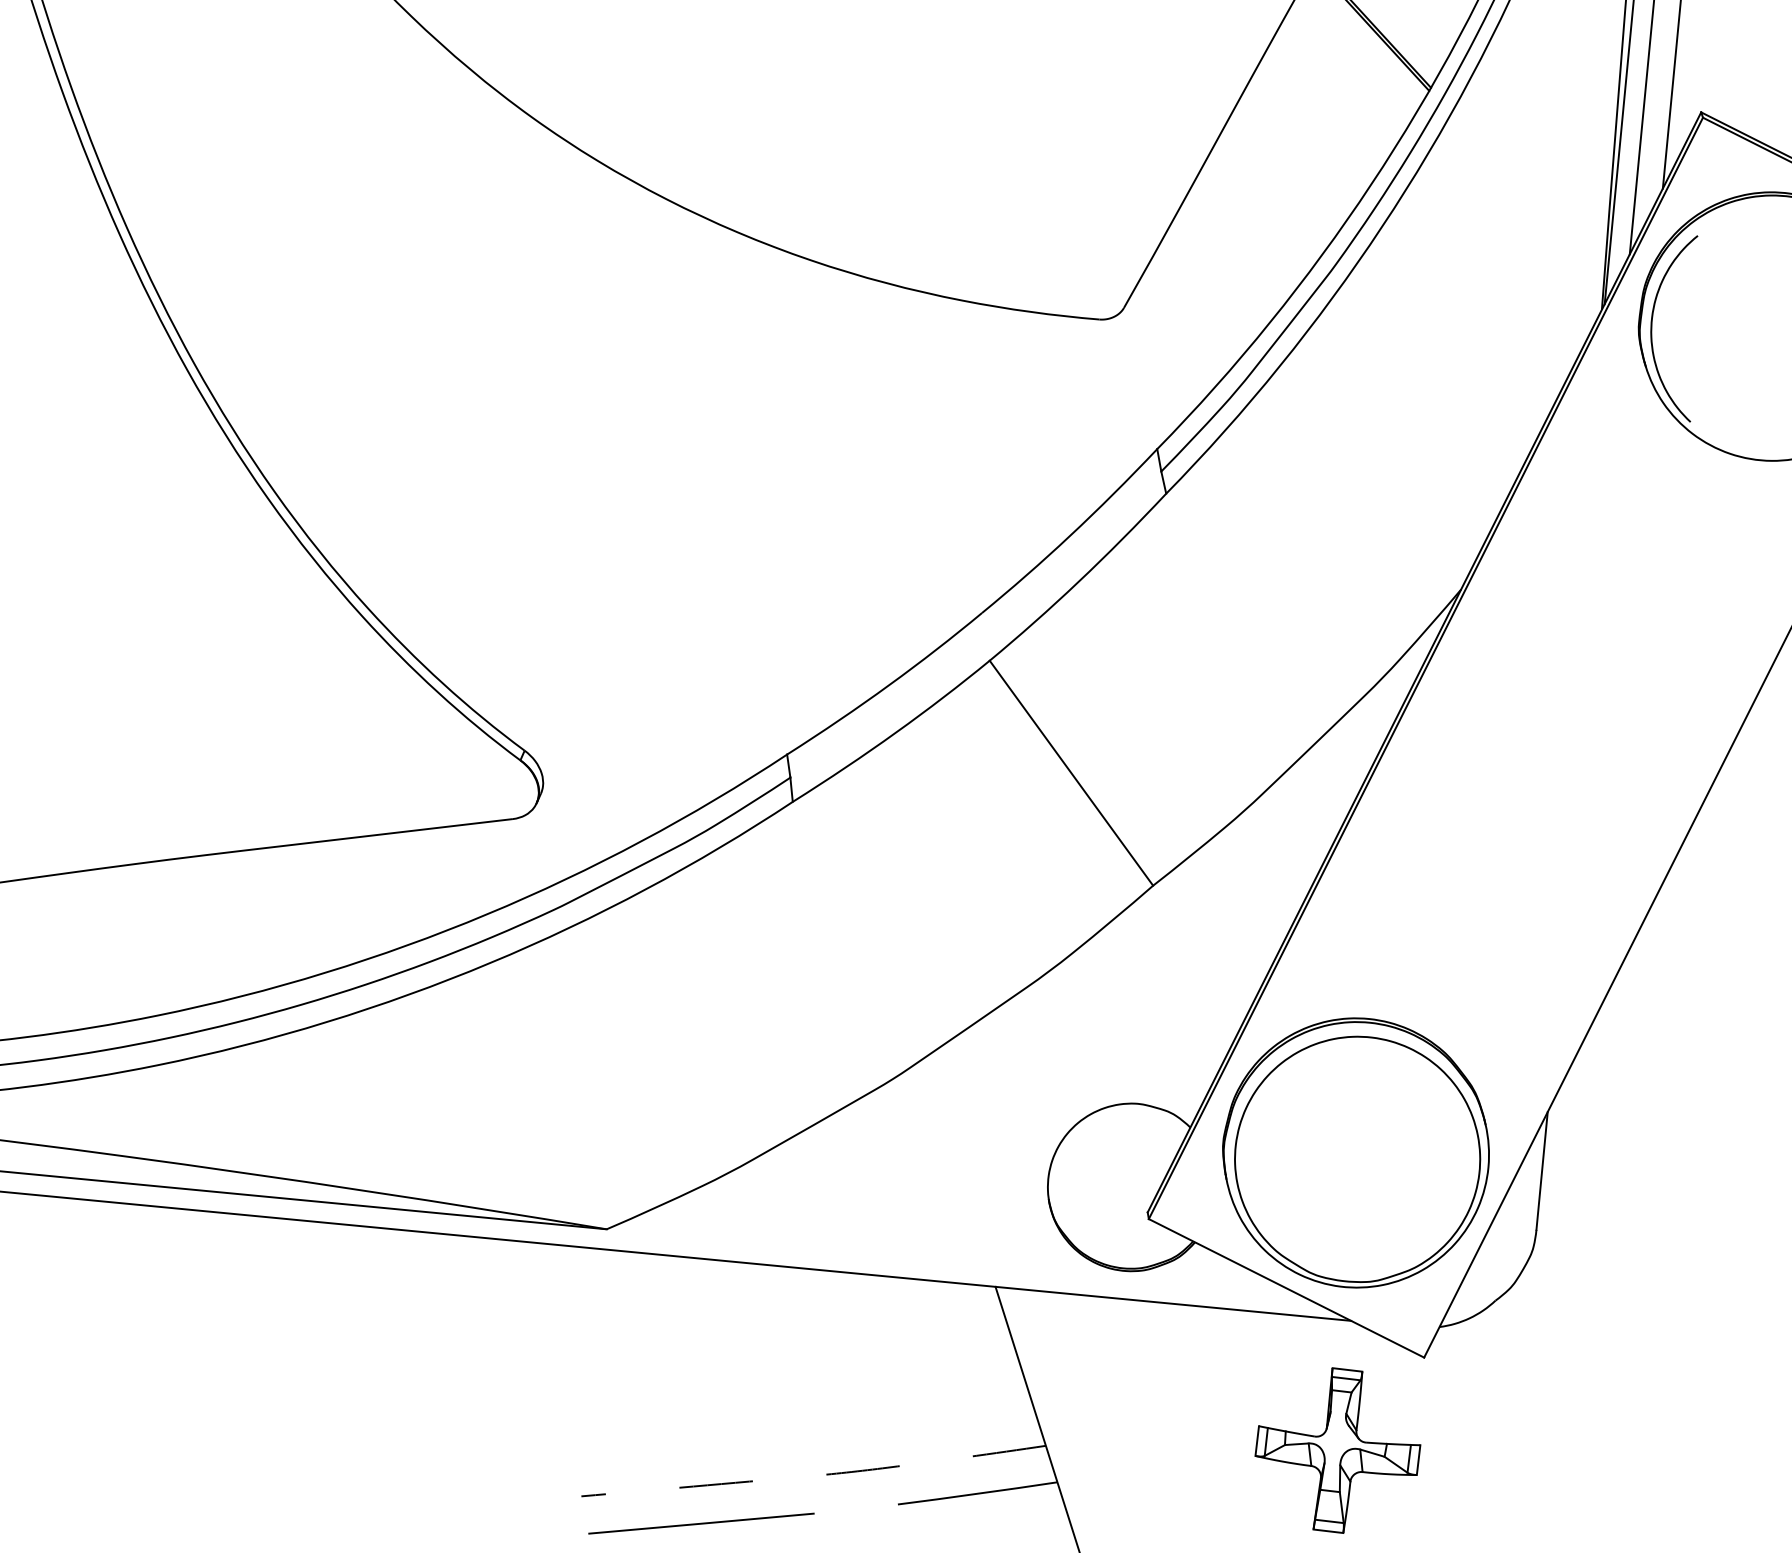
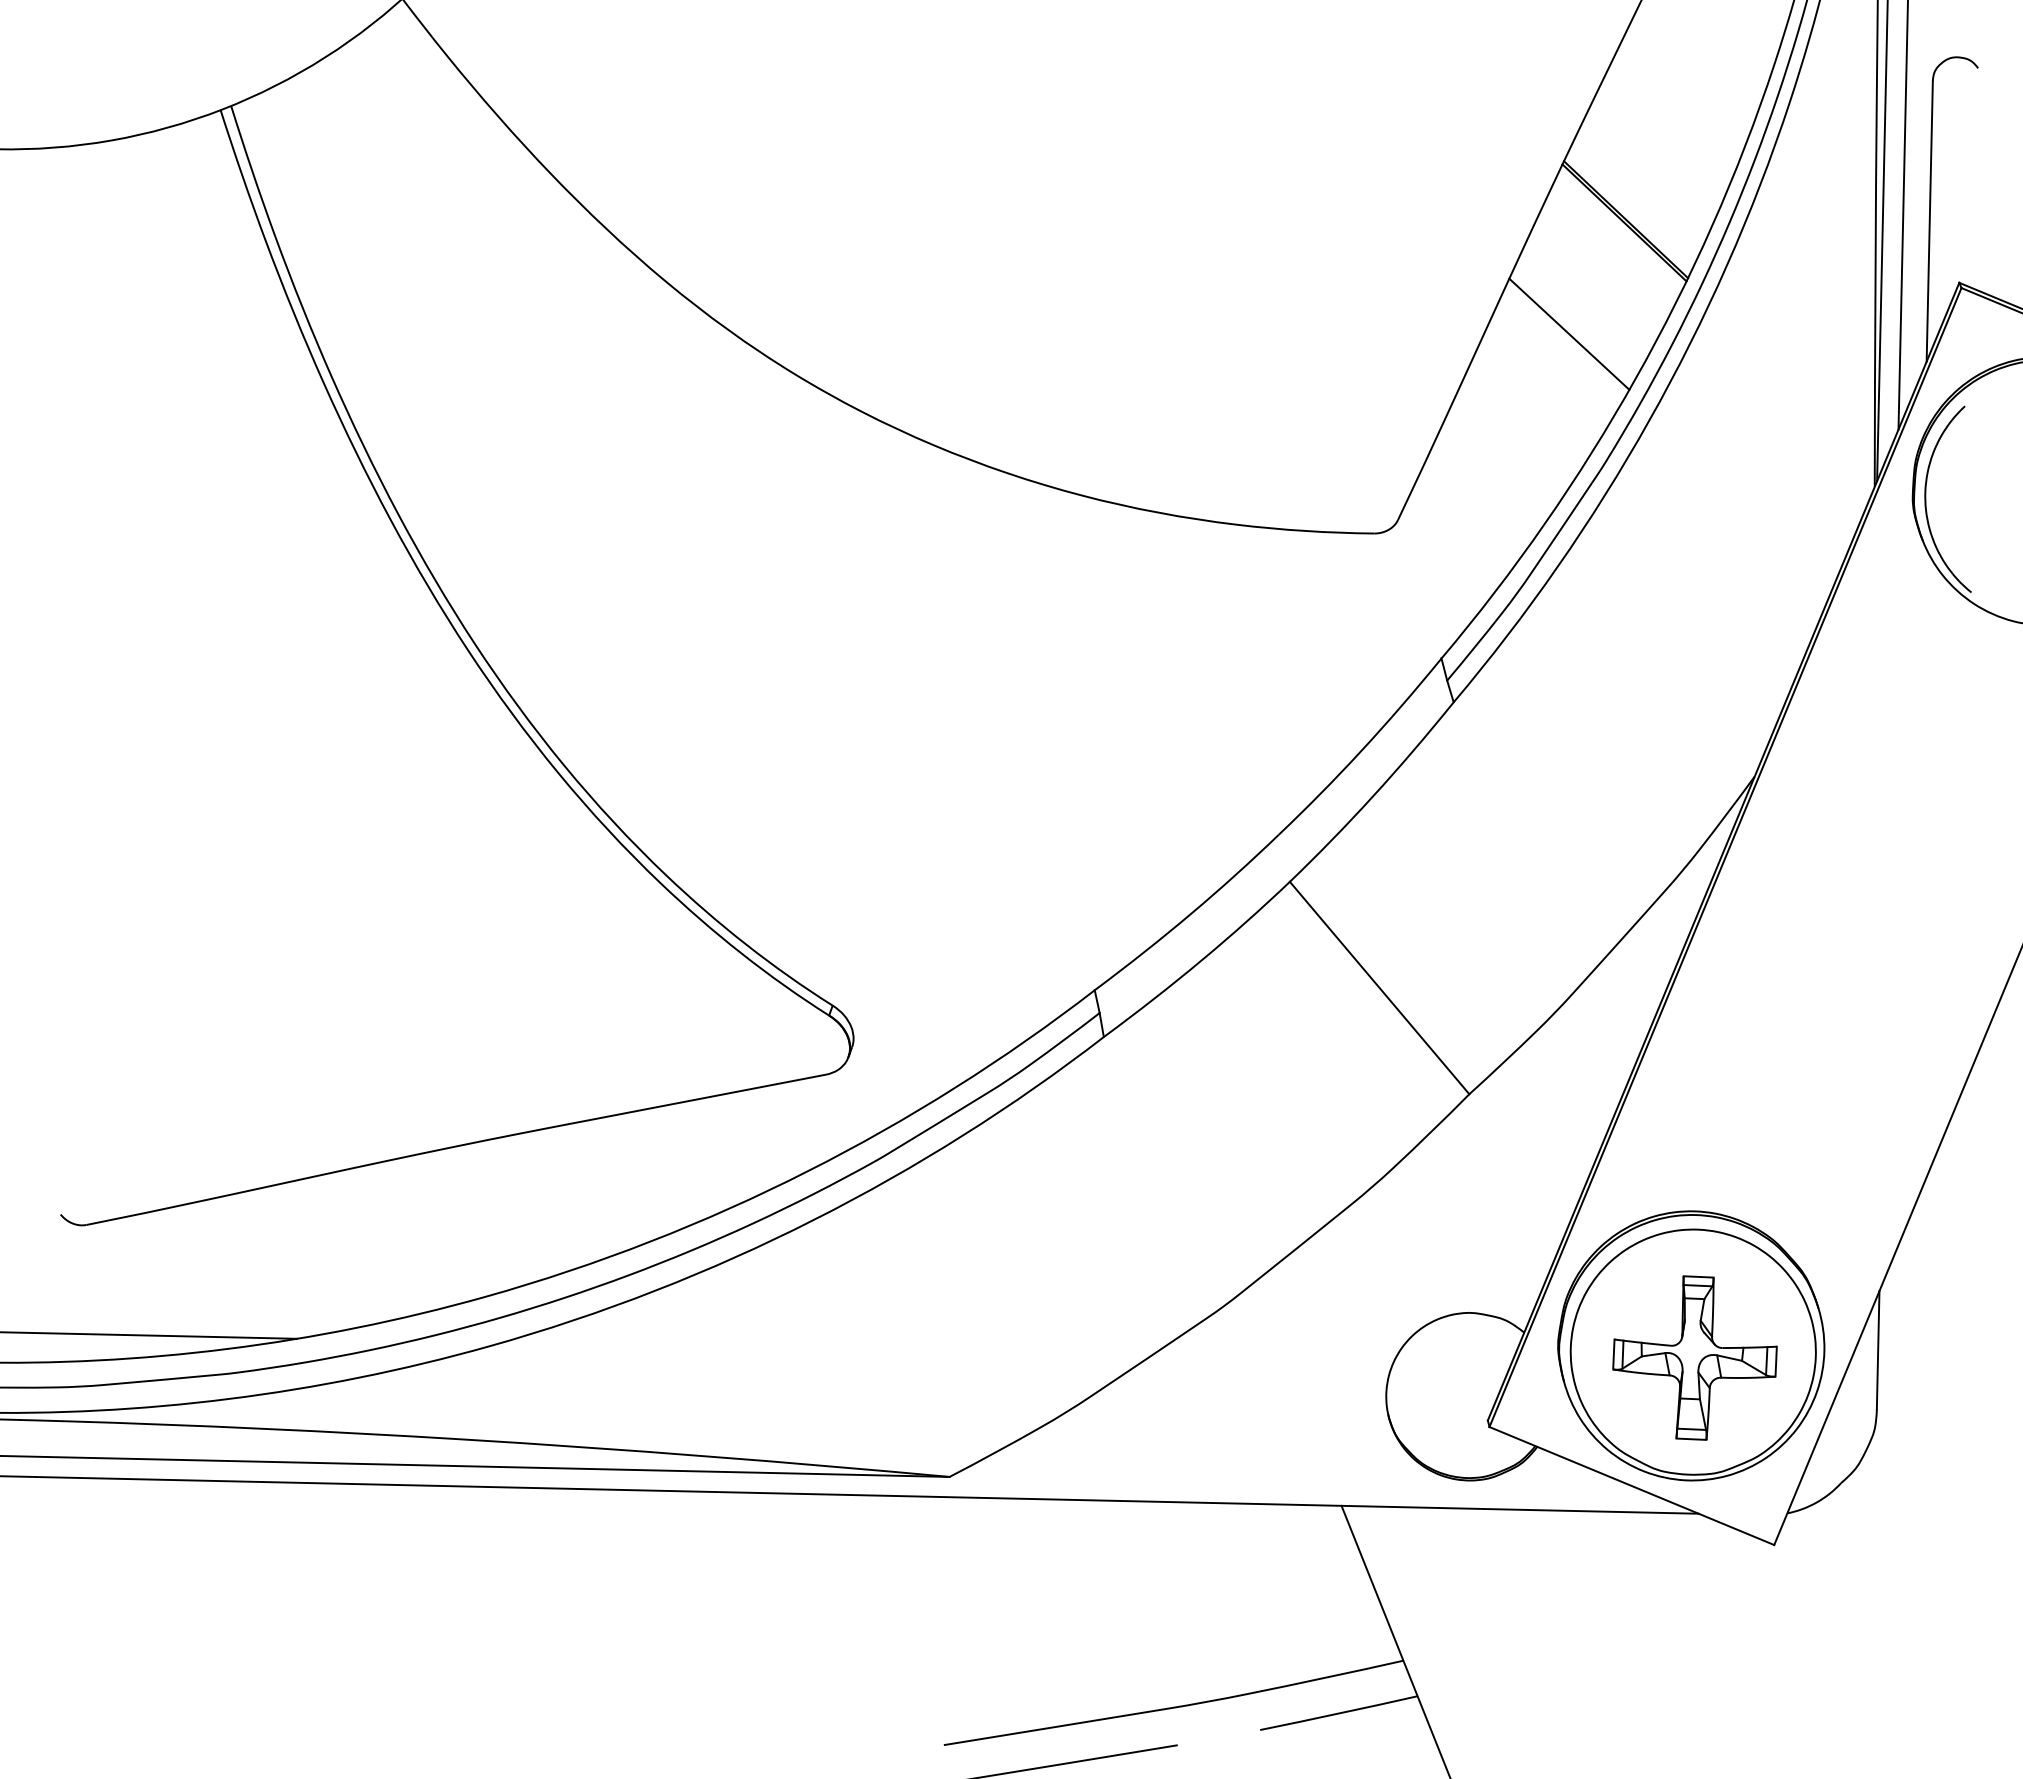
line: (1308, 134) -> (1569, 333), added
part: (1337, 1449) -> (1694, 1357), moved
line: (814, 1475) -> (1174, 1707), dashed -> solid

